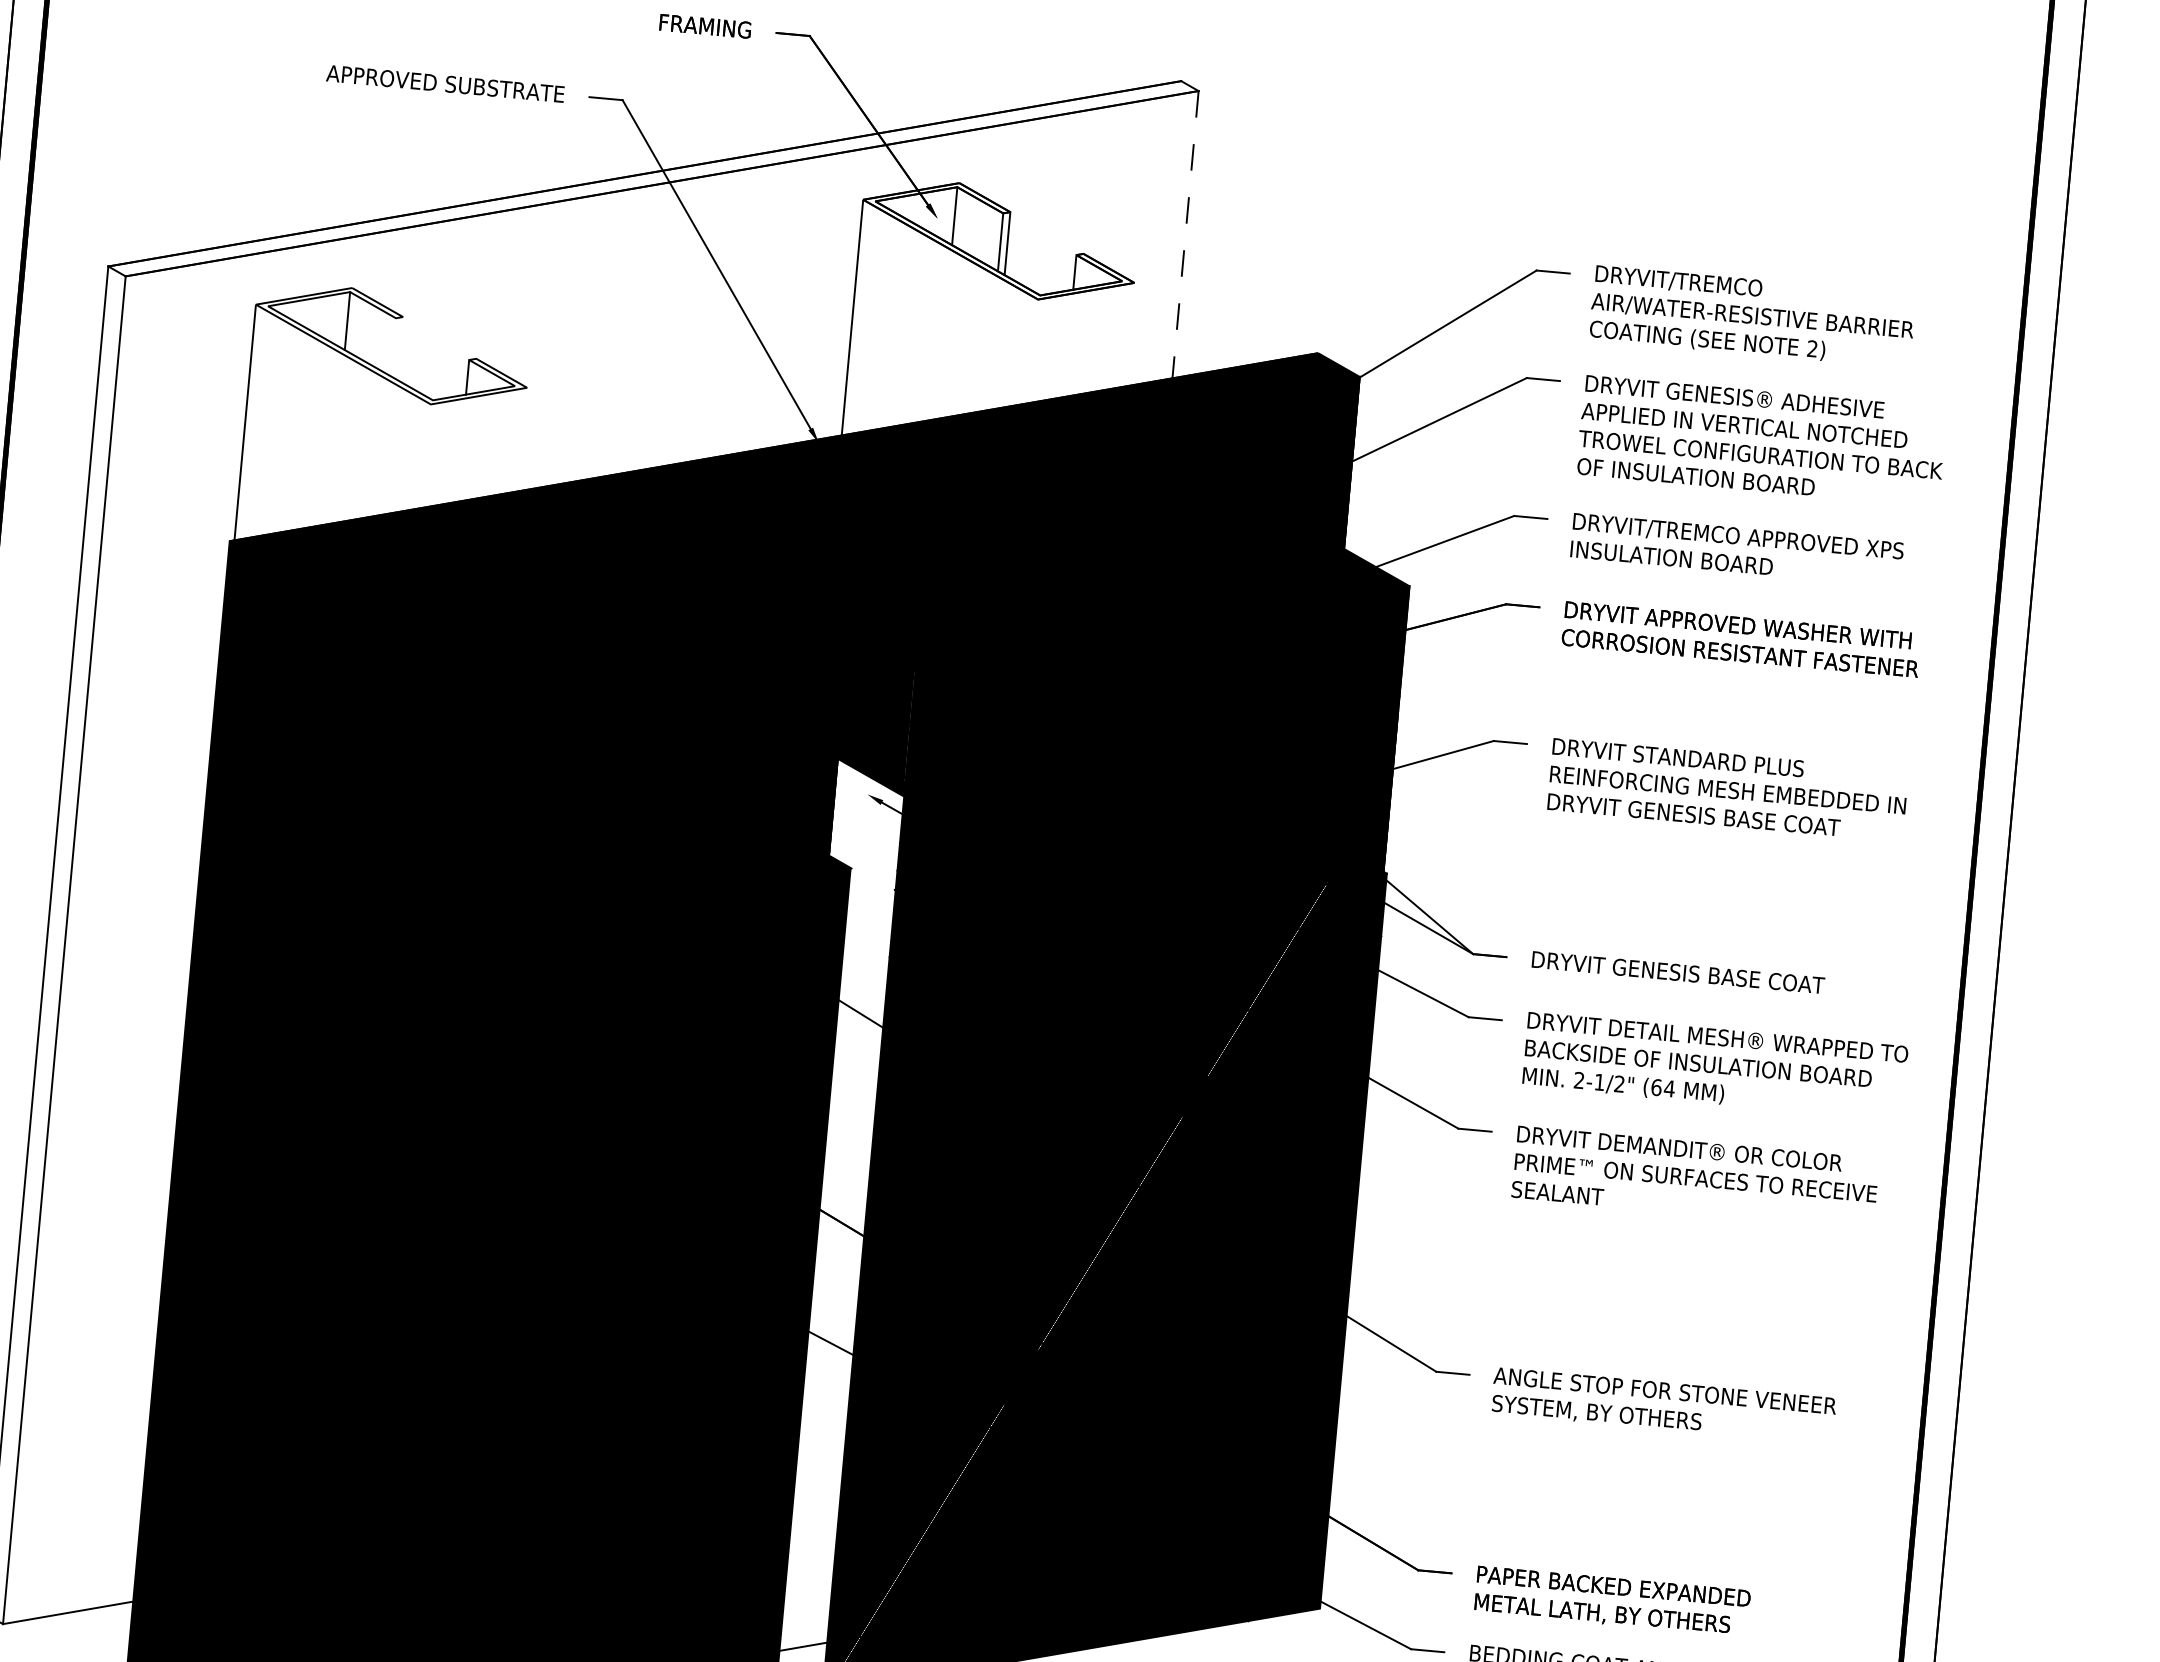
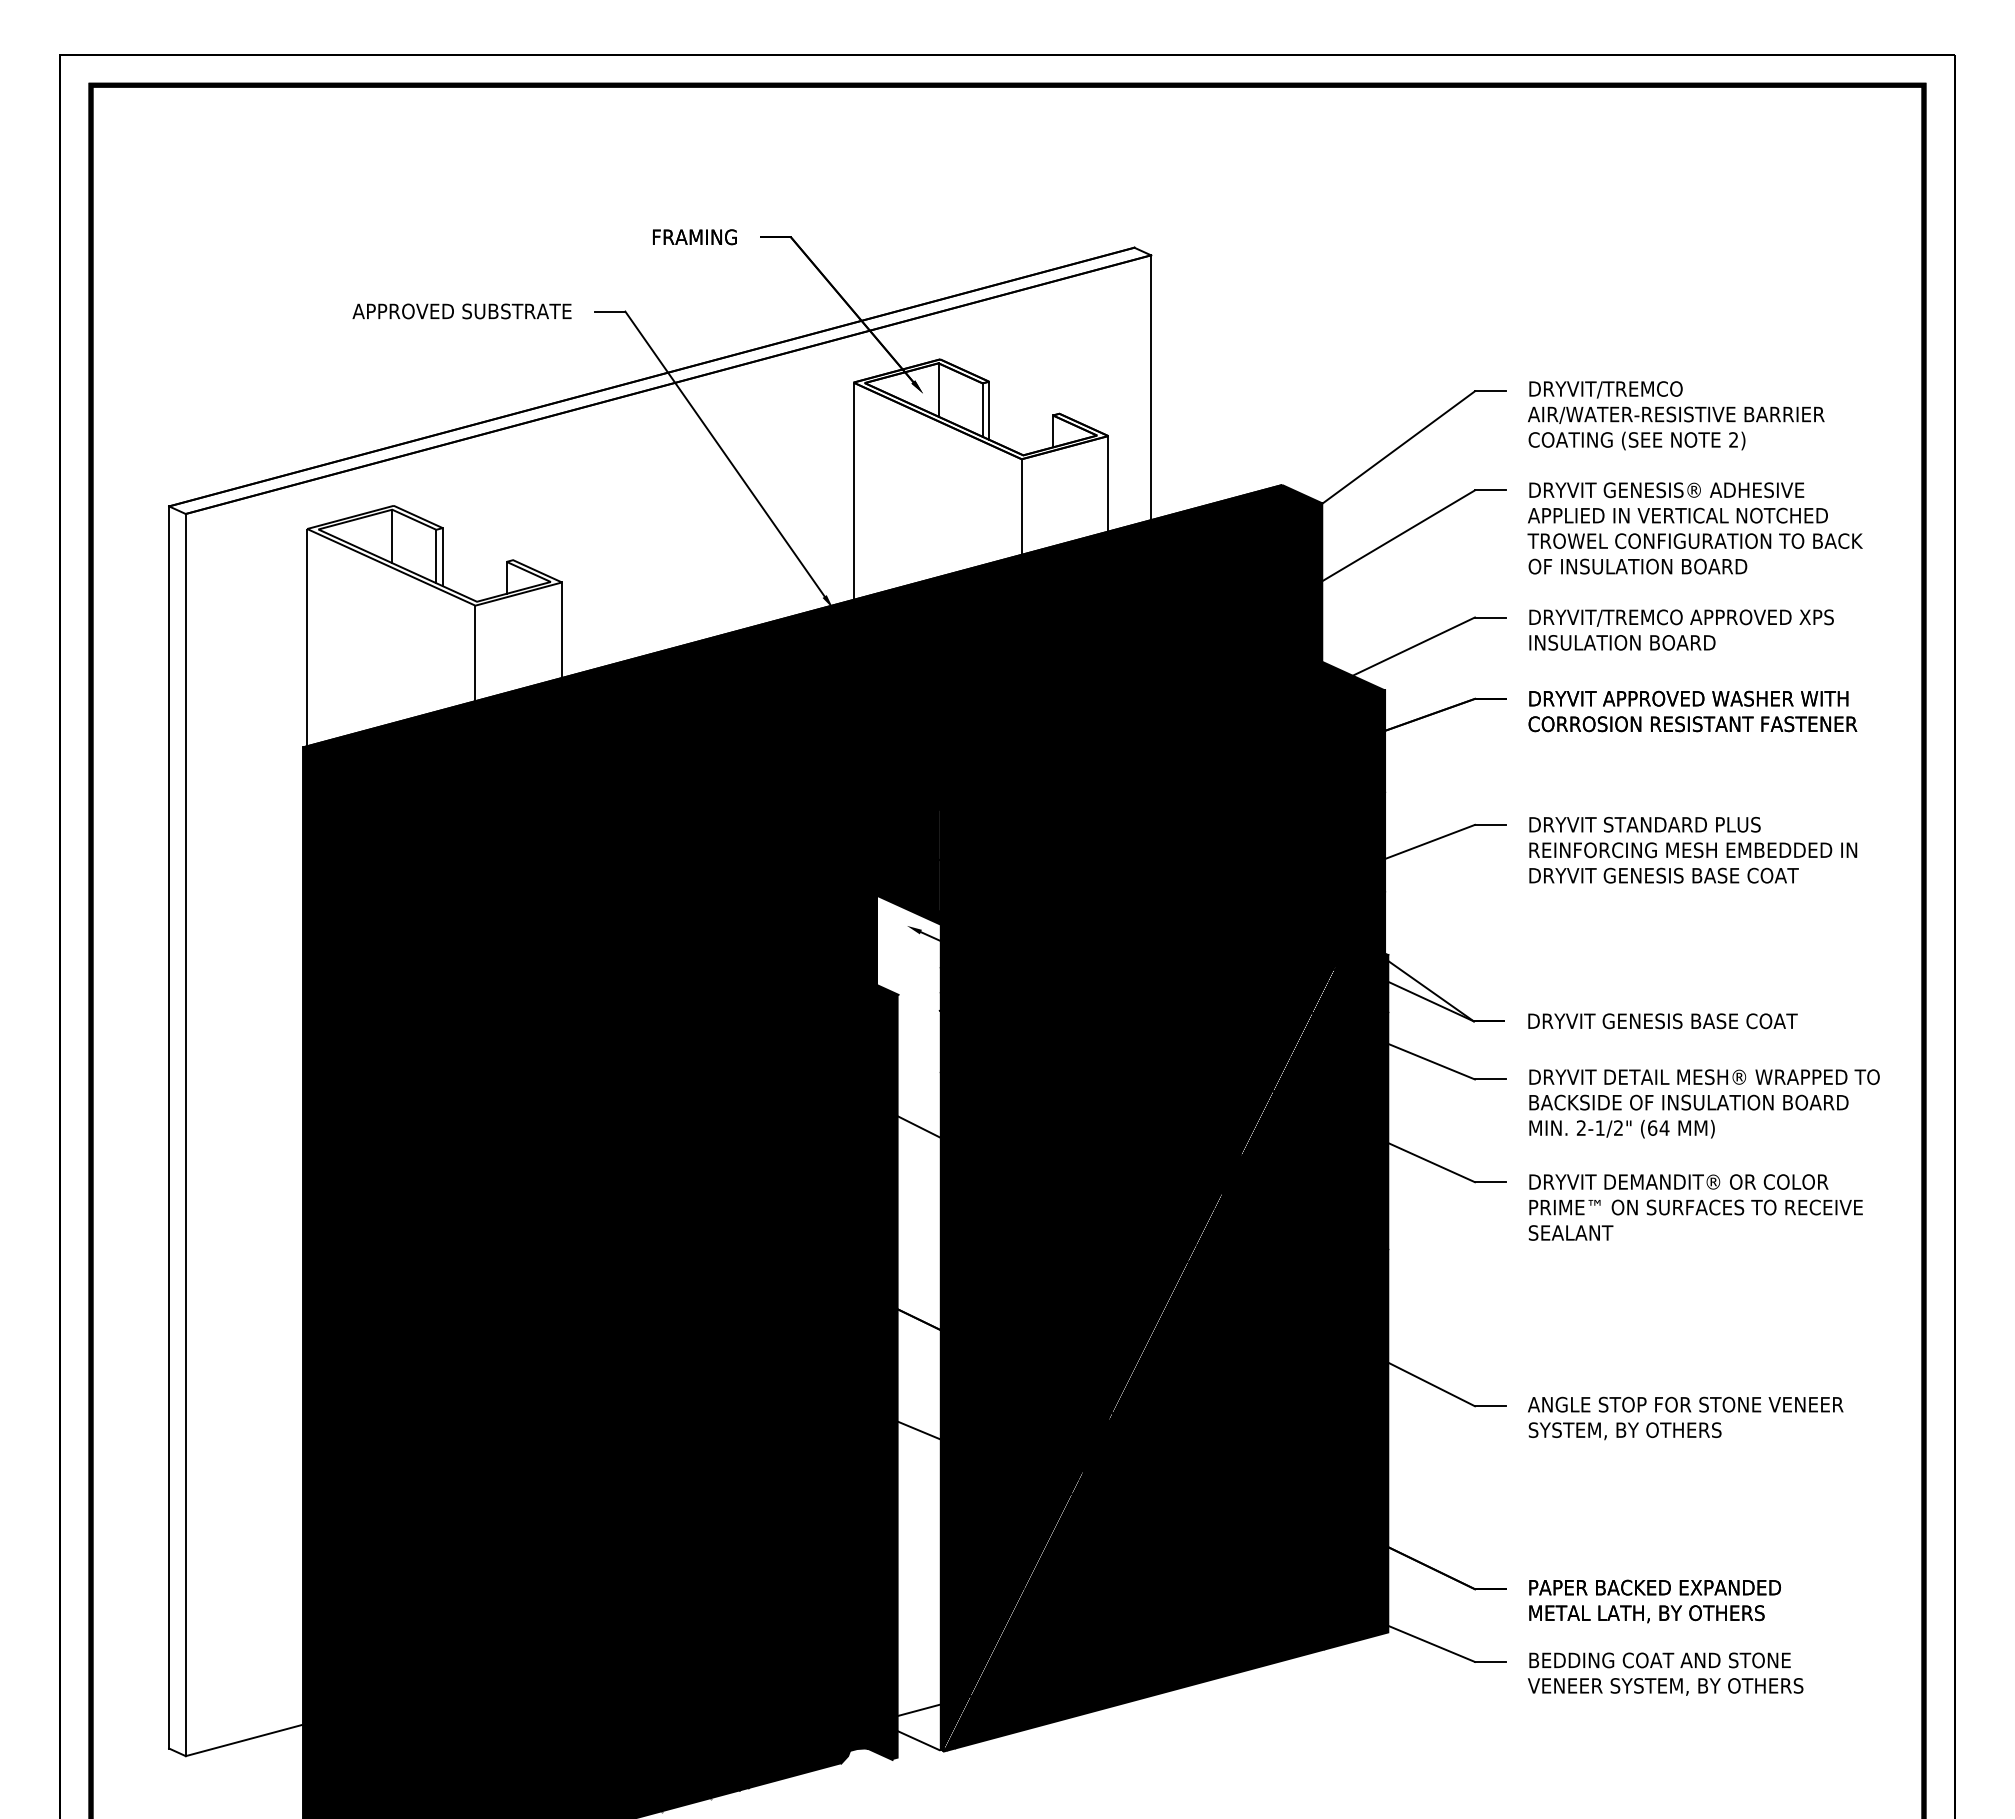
line: (1185, 235) -> (1151, 388), dashed -> solid
line: (1129, 334) -> (1108, 483), added
line: (393, 347) -> (436, 556), added
line: (399, 348) -> (442, 557), added
line: (1033, 350) -> (1021, 506), added
line: (523, 438) -> (562, 629), added
line: (426, 456) -> (475, 653), added

